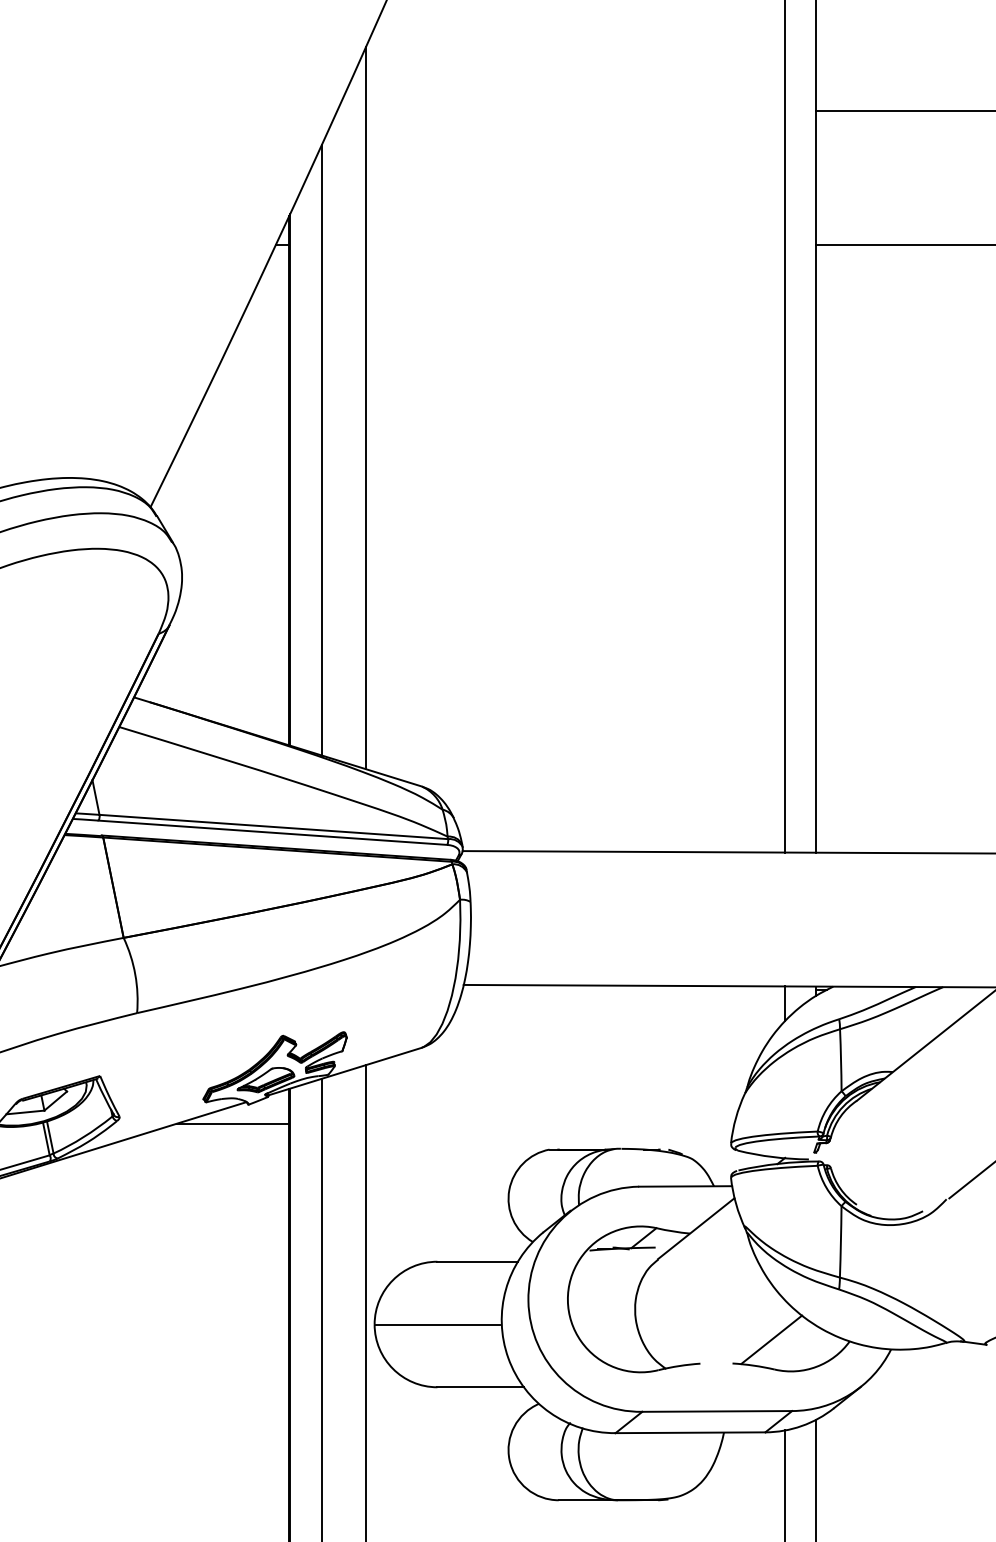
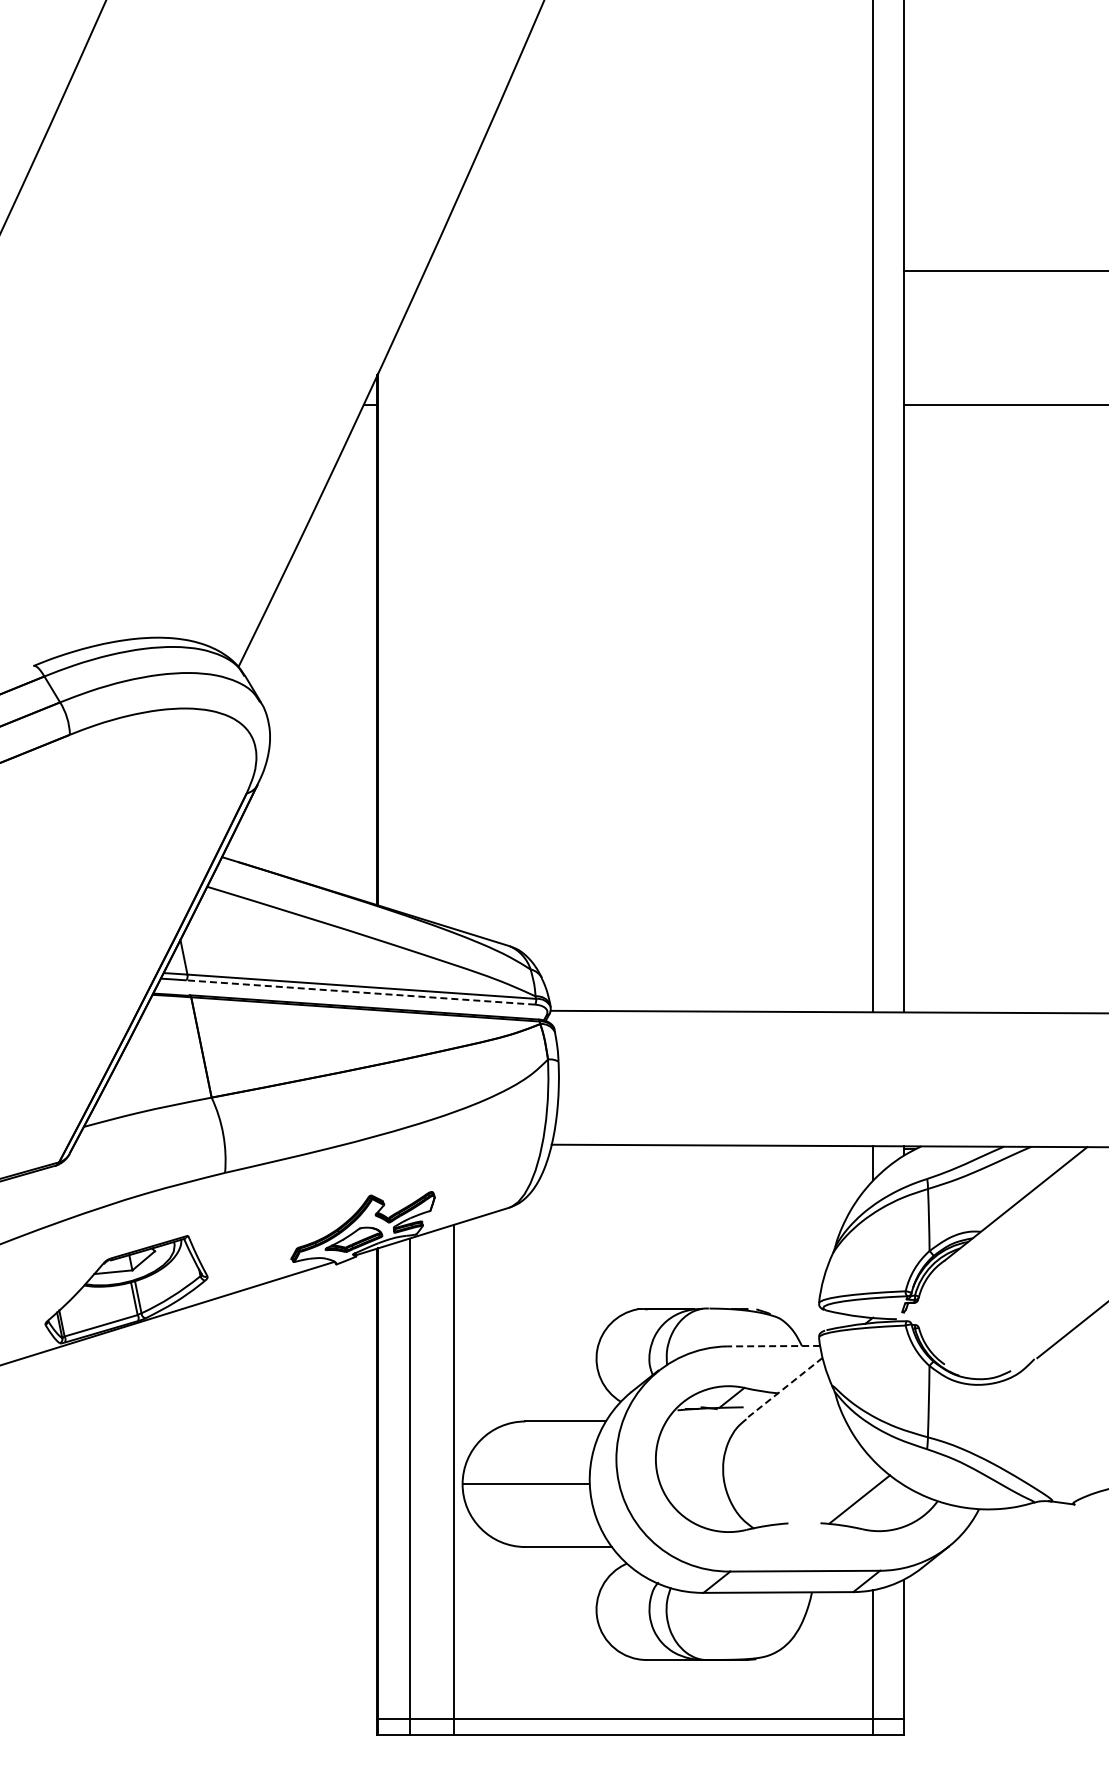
line: (365, 407) -> (453, 567), removed
line: (321, 449) -> (409, 609), removed
line: (272, 832) -> (360, 992), solid -> dashed
line: (233, 1123) -> (321, 1283), removed
line: (685, 1186) -> (773, 1346), solid -> dashed
line: (696, 1228) -> (784, 1388), solid -> dashed

